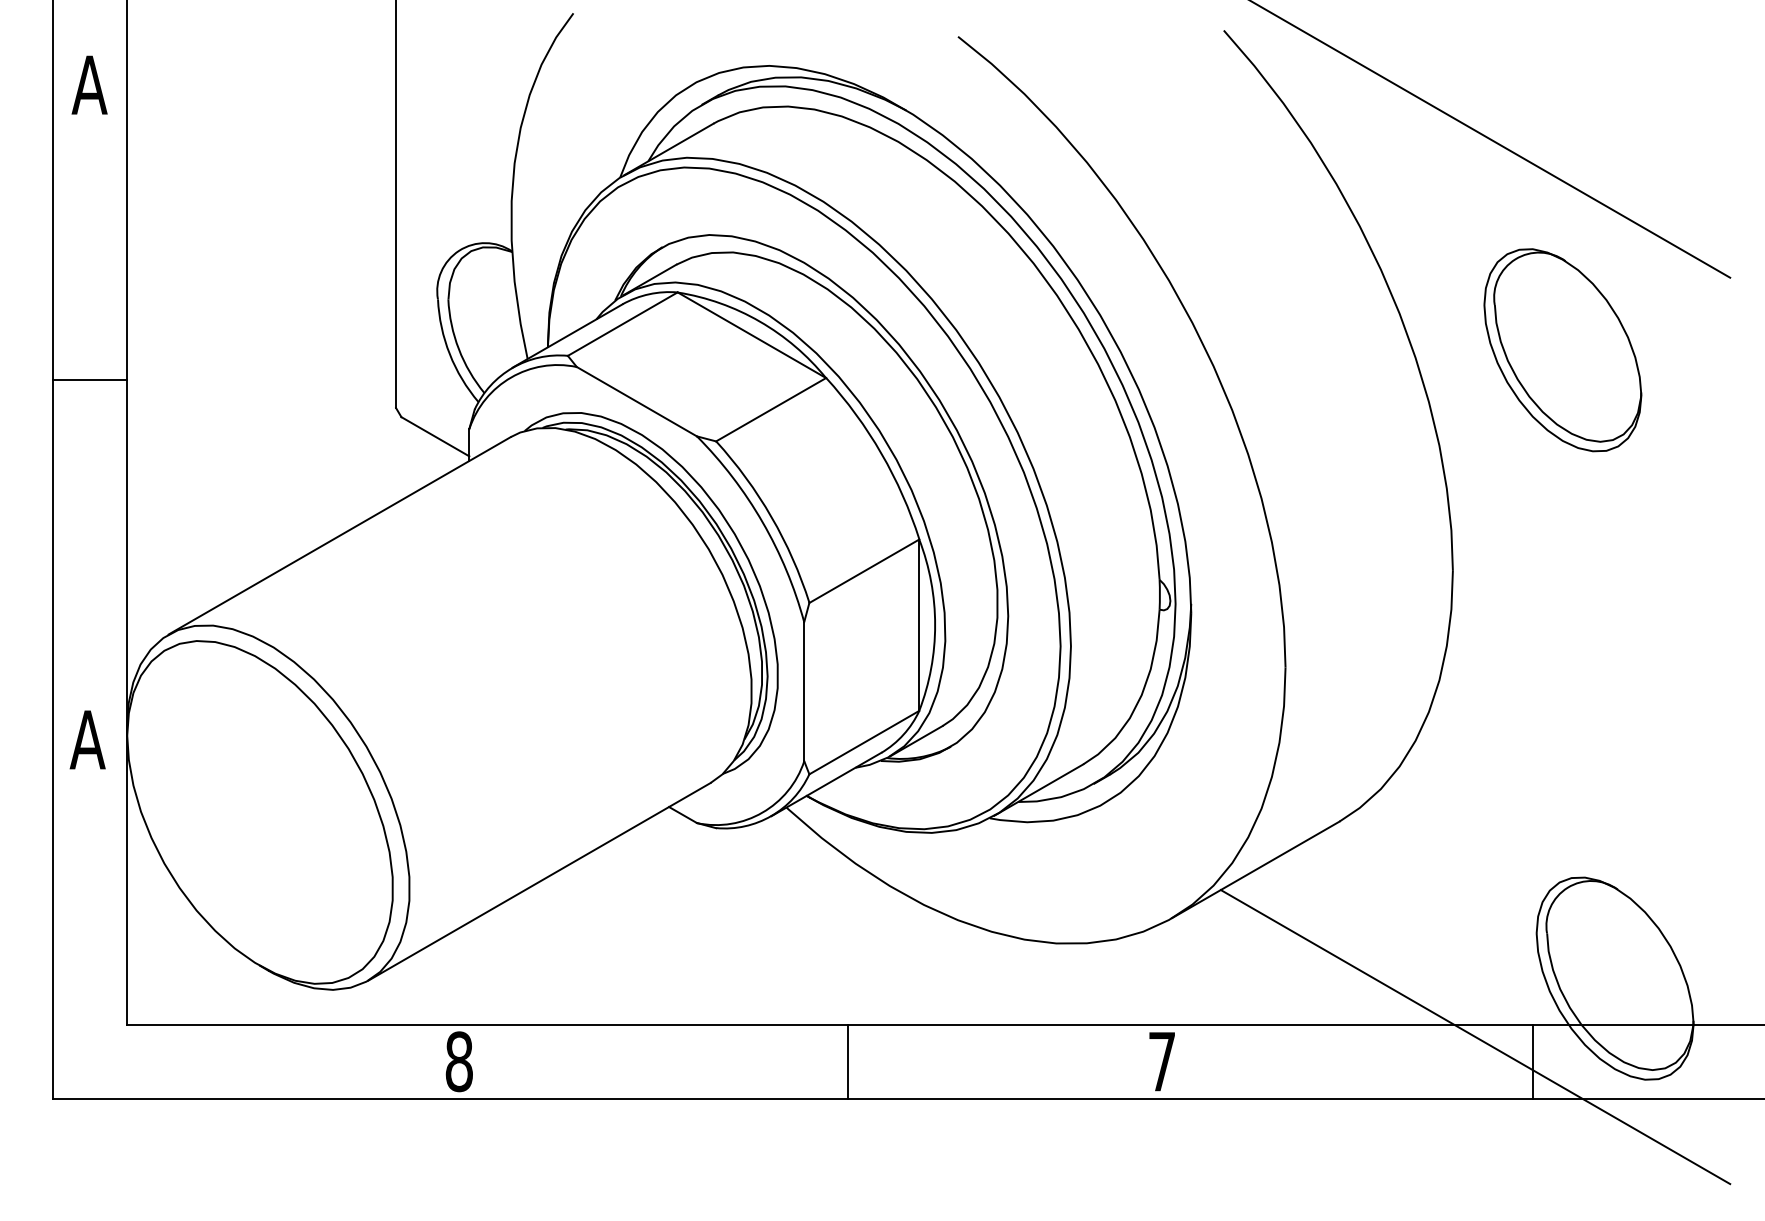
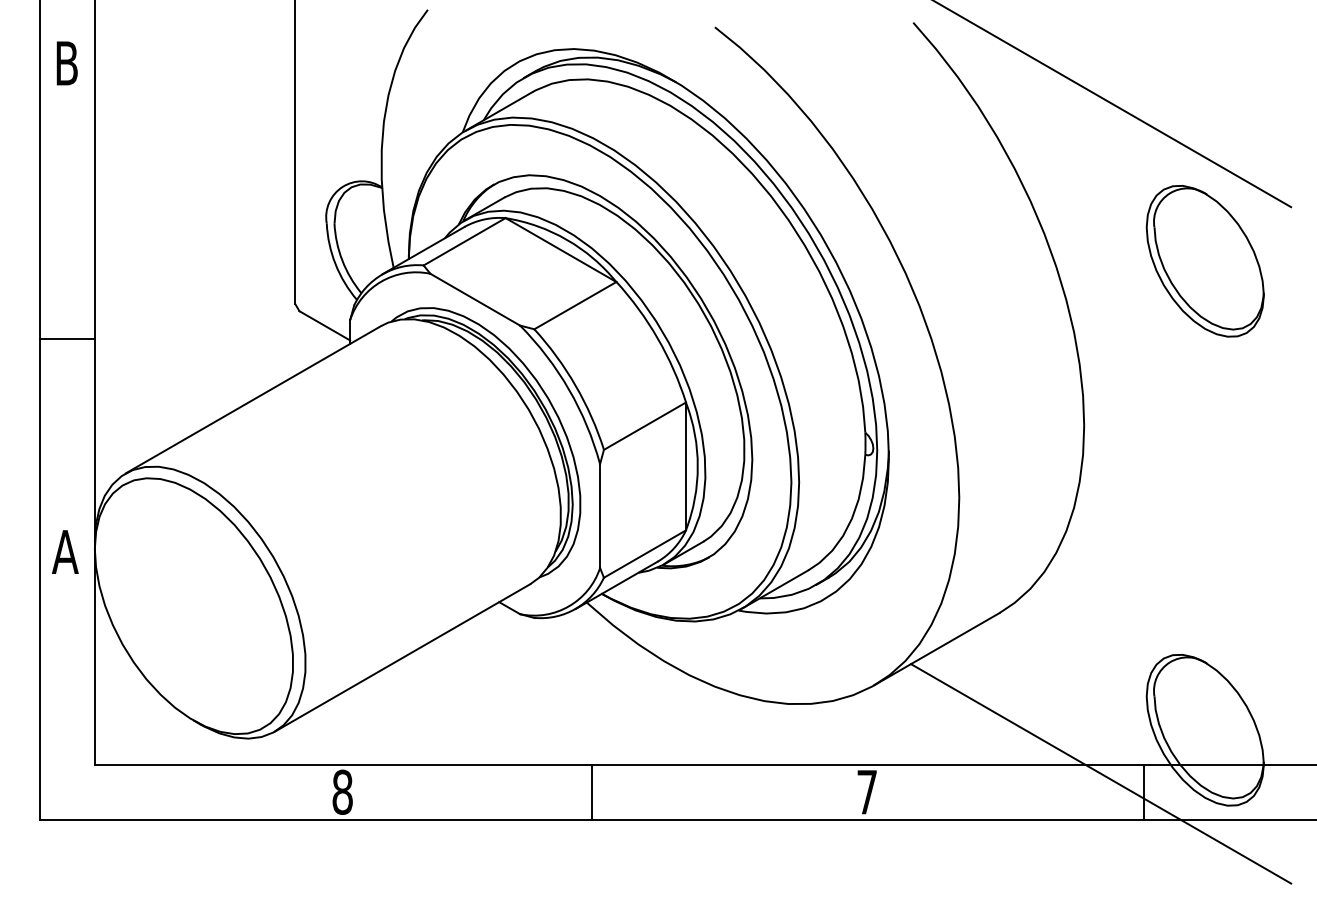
text: (89, 85) -> (66, 63), A -> B
part: (1561, 350) -> (1204, 261), moved
line: (89, 380) -> (66, 339), moved
line: (847, 1060) -> (591, 791), moved

